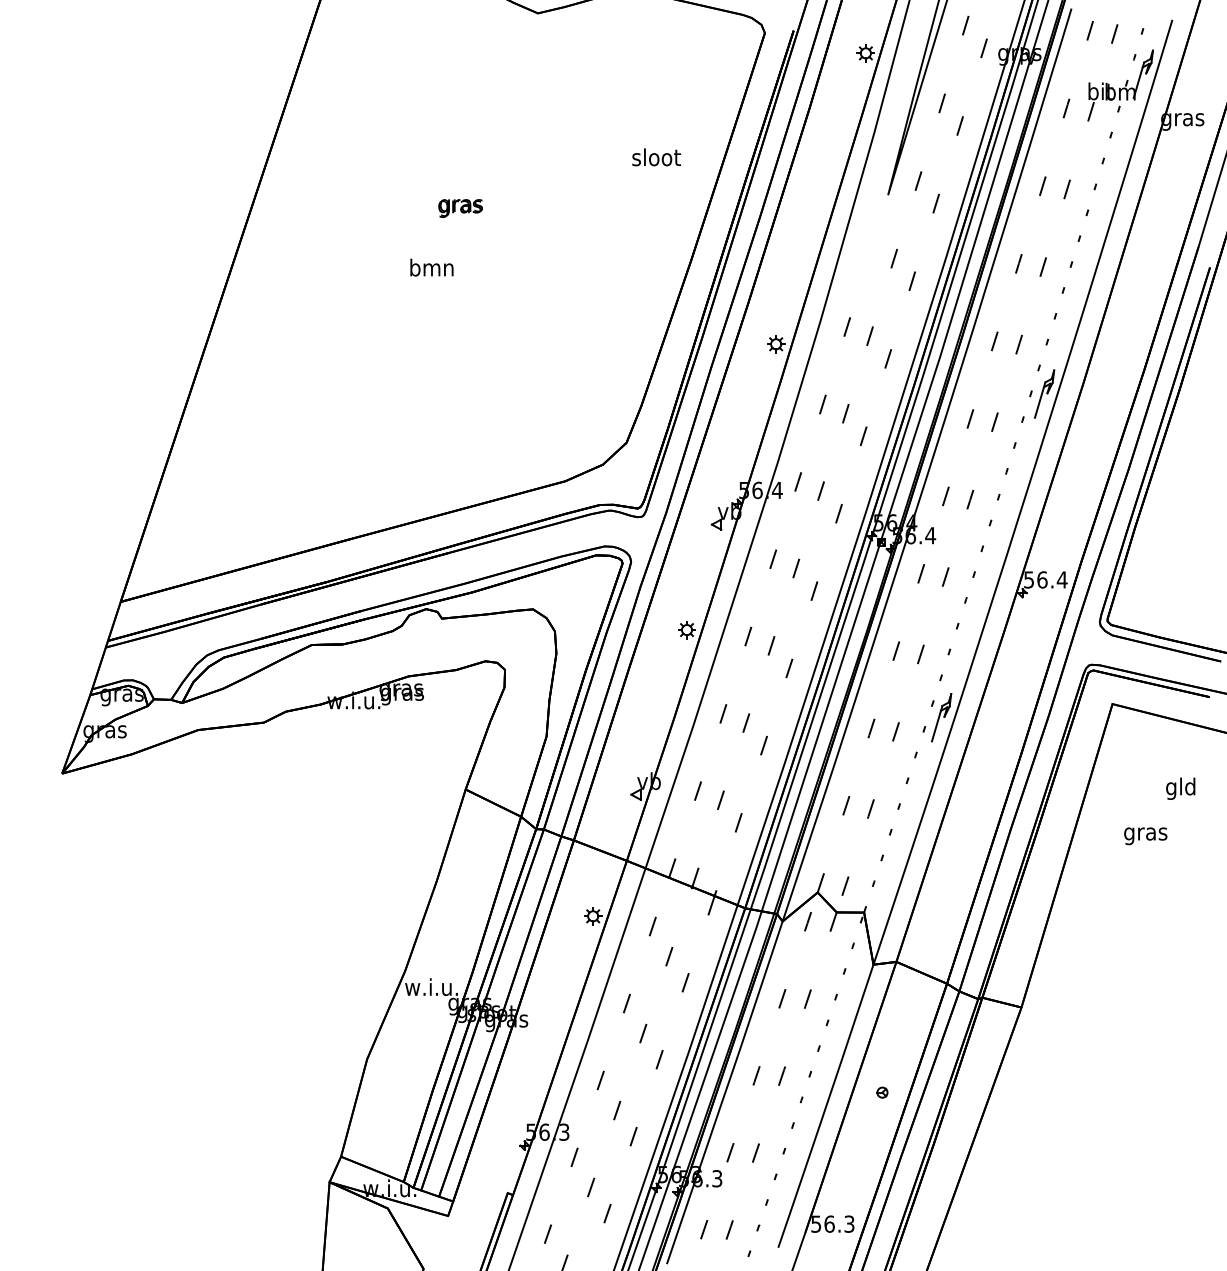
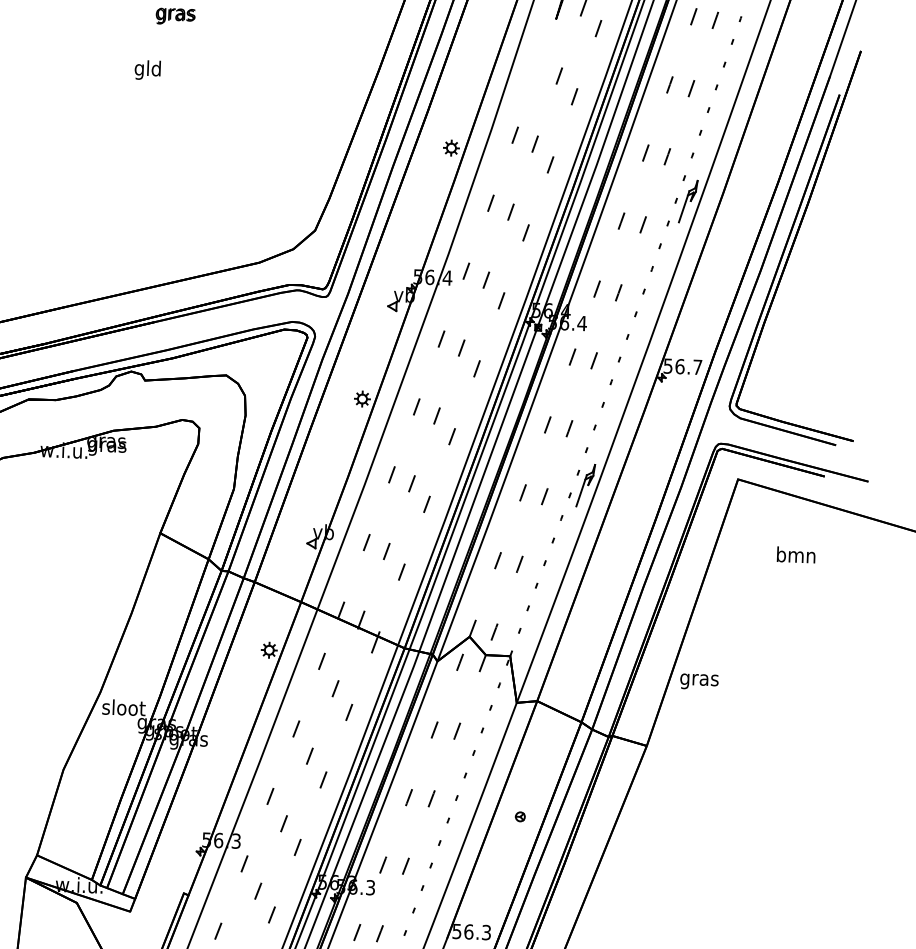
text: (431, 269) -> (147, 69), bmn -> gld
text: (1061, 579) -> (697, 366), 56.4 -> 56.7
text: (1180, 788) -> (795, 556), gld -> bmn
text: (1145, 836) -> (699, 682), moved
text: (431, 987) -> (123, 708), w.i.u. -> sloot

